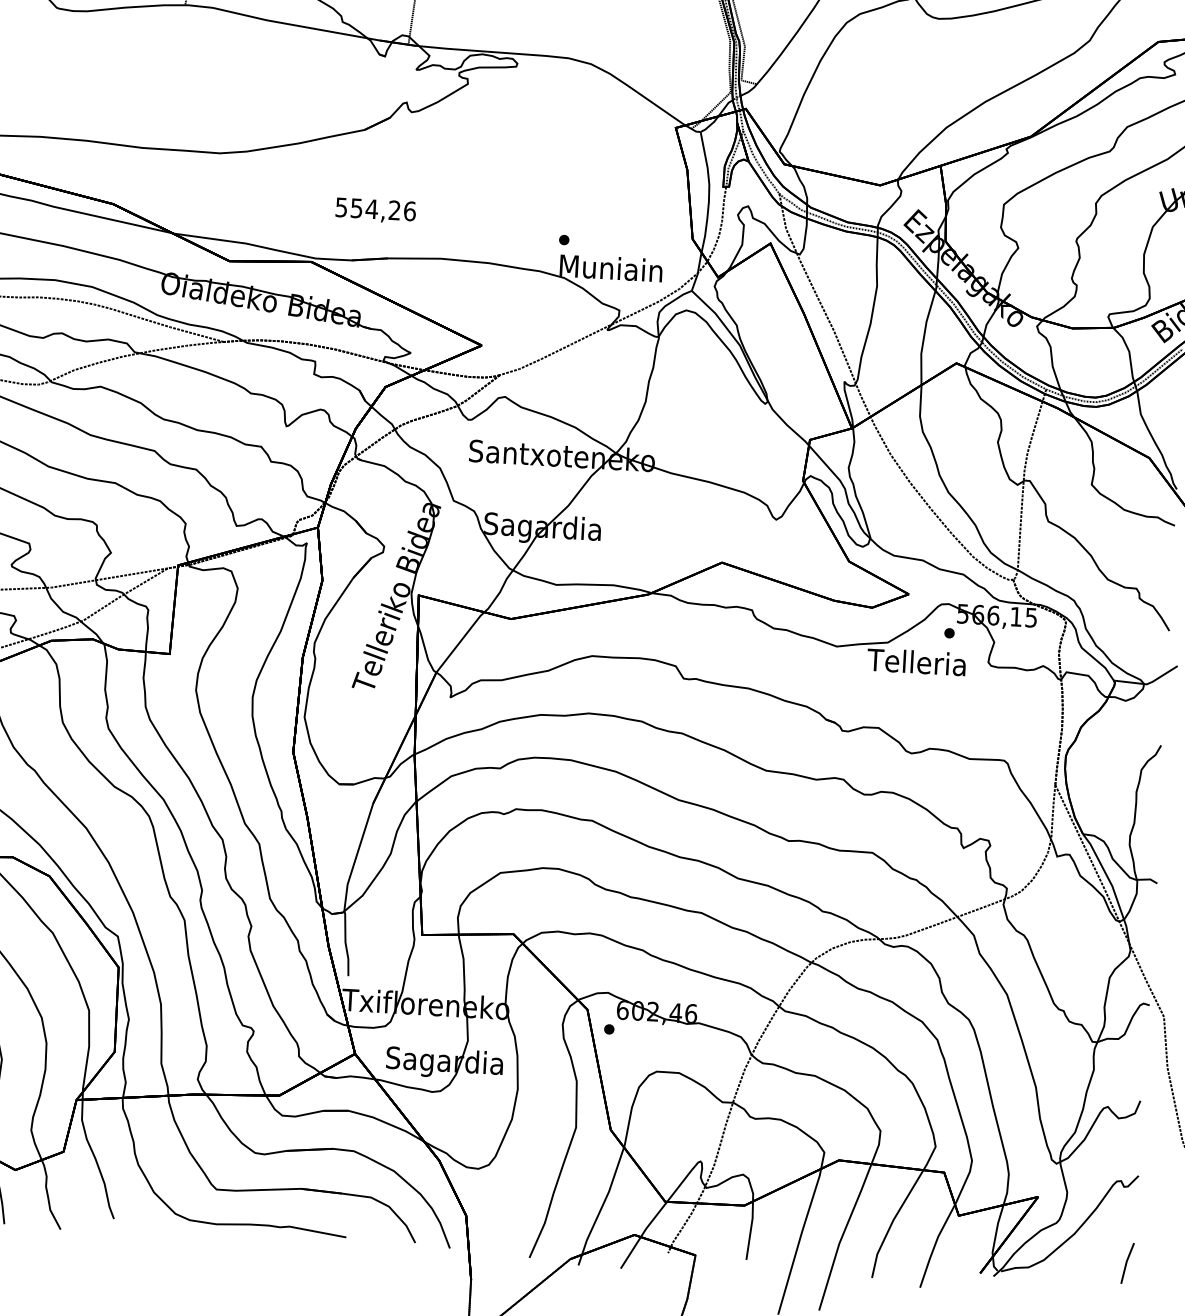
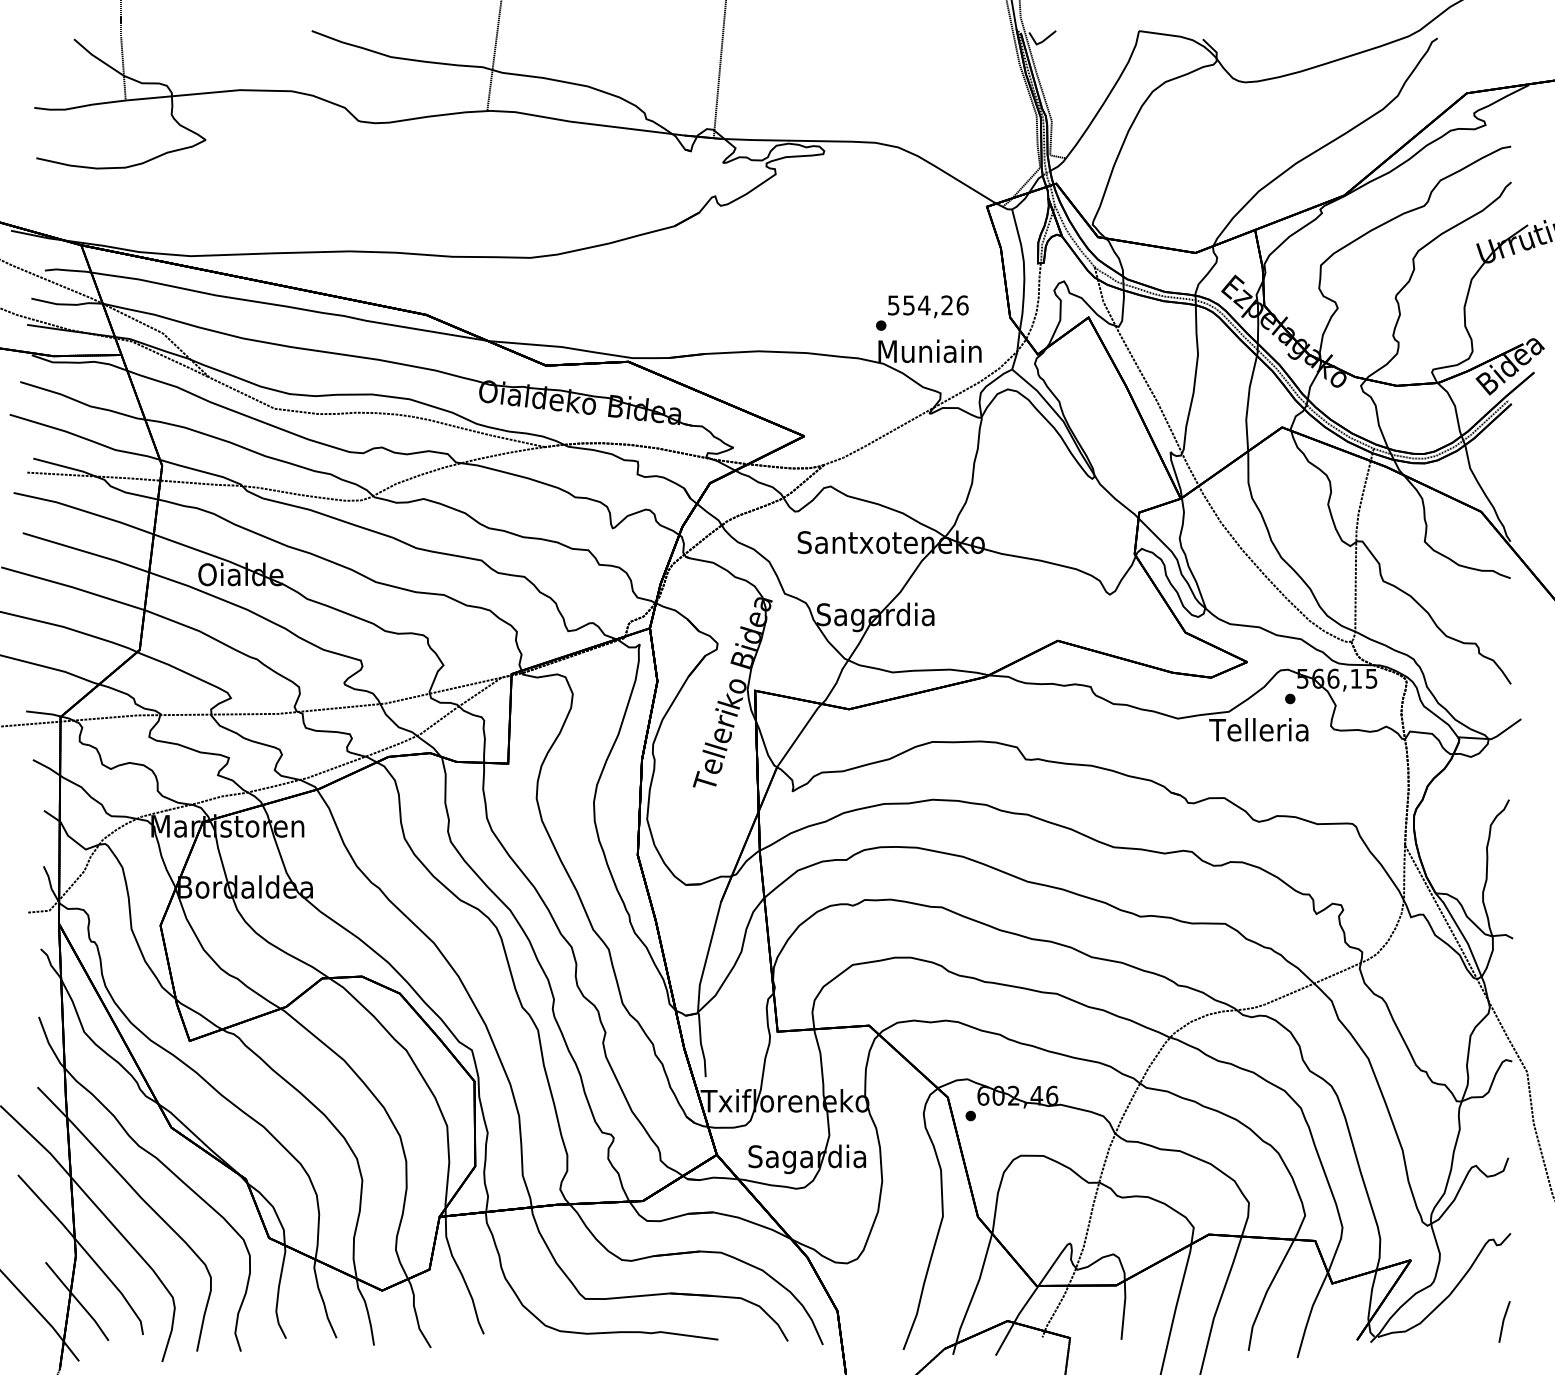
text: (376, 210) -> (928, 306), moved

